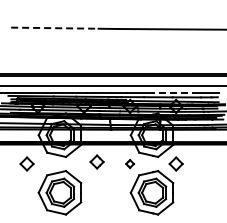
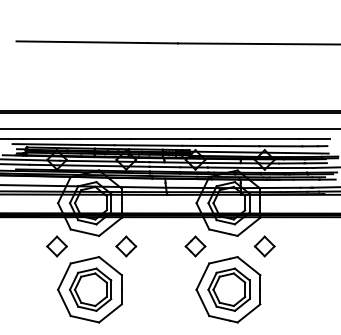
line: (54, 28) -> (81, 42), dashed -> solid
line: (175, 92) -> (263, 138), dashed -> solid
part: (96, 161) -> (125, 245), moved
part: (26, 163) -> (56, 245), moved
part: (129, 163) -> (194, 245), size x1.67

